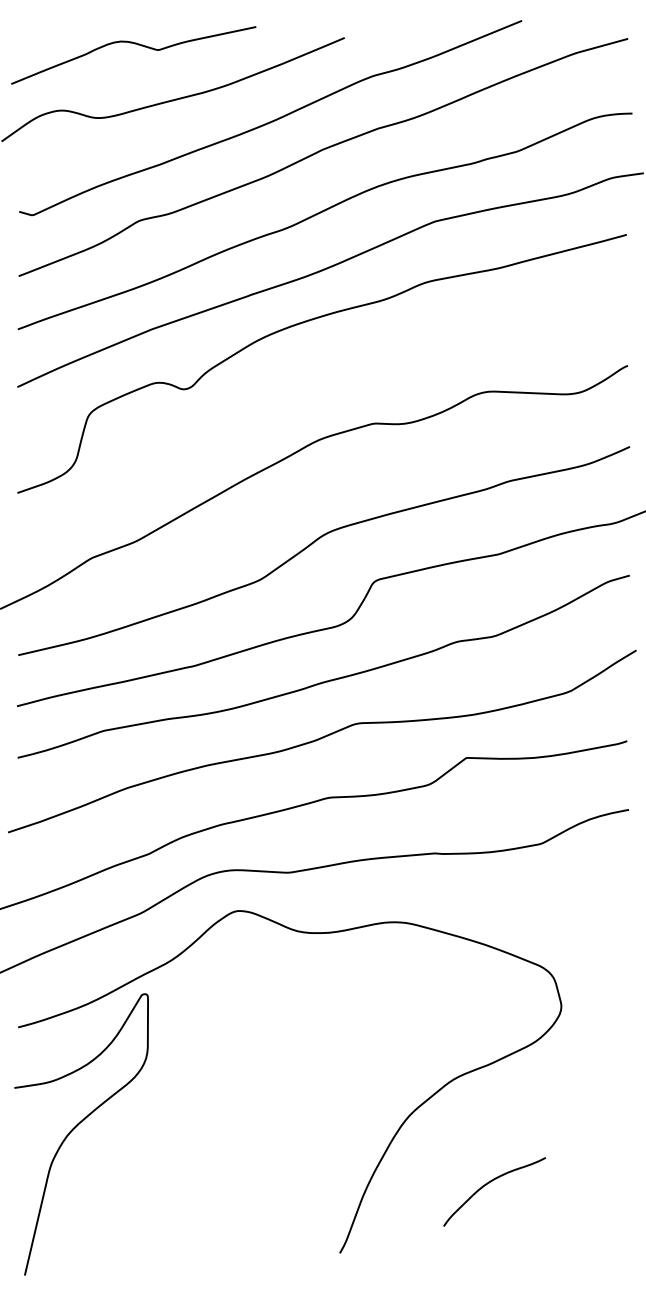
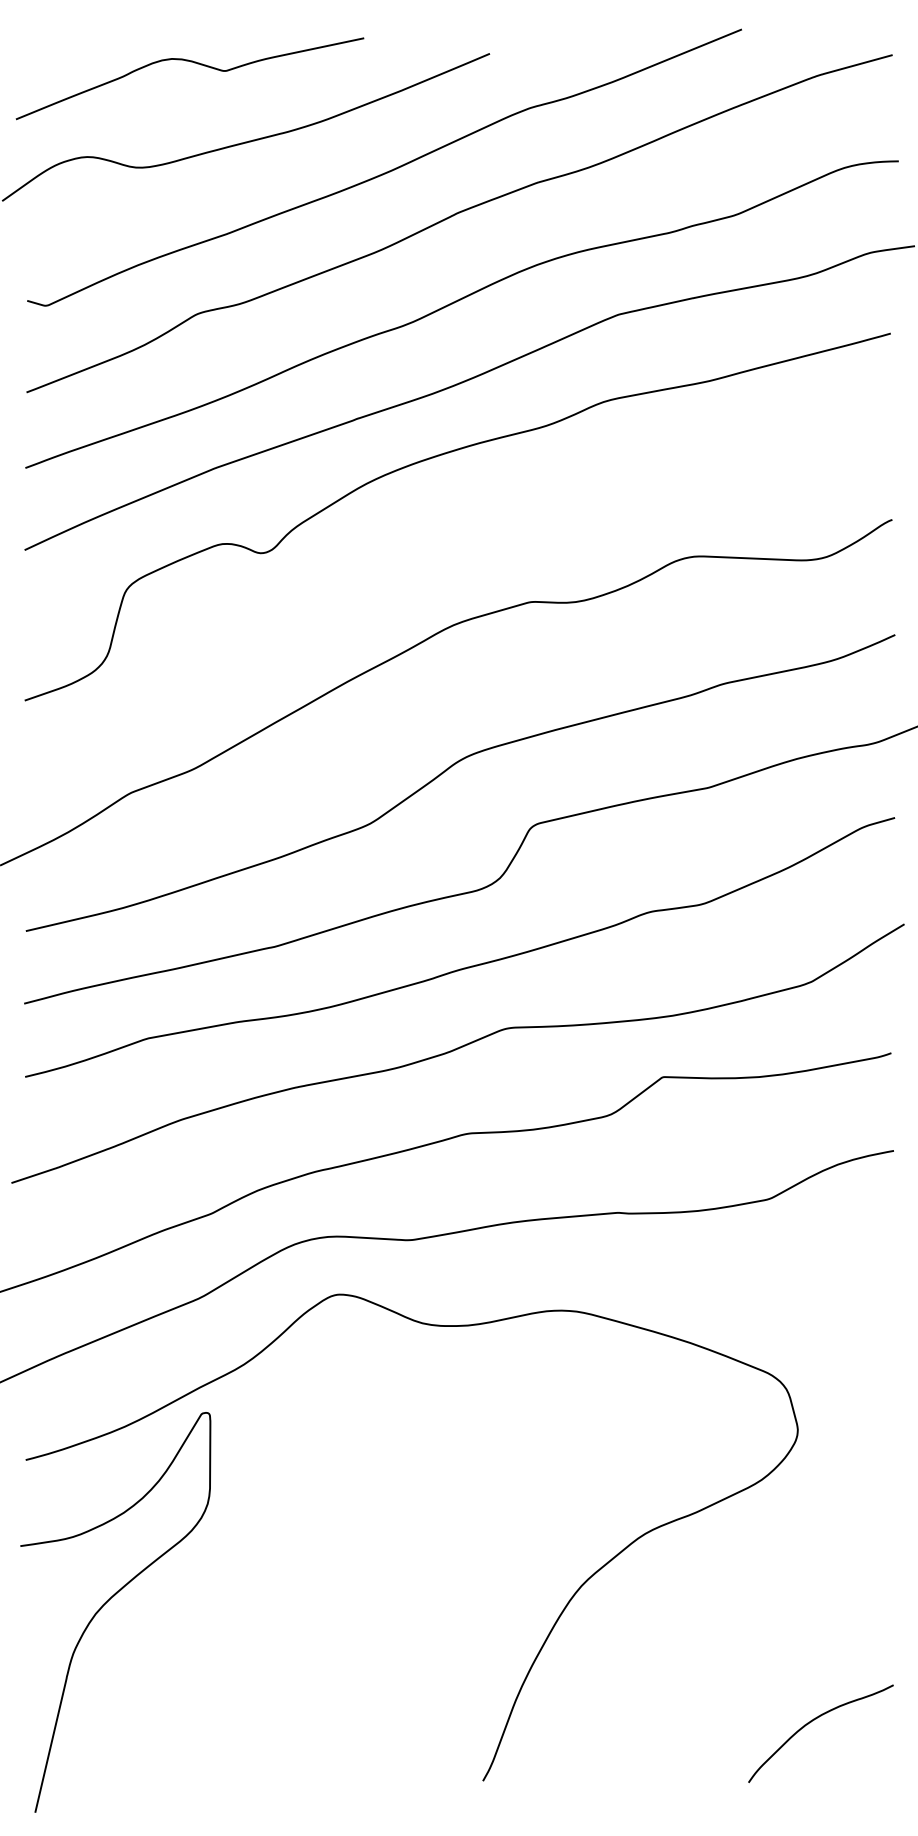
curve: (489, 1183) -> (813, 1721), moved

